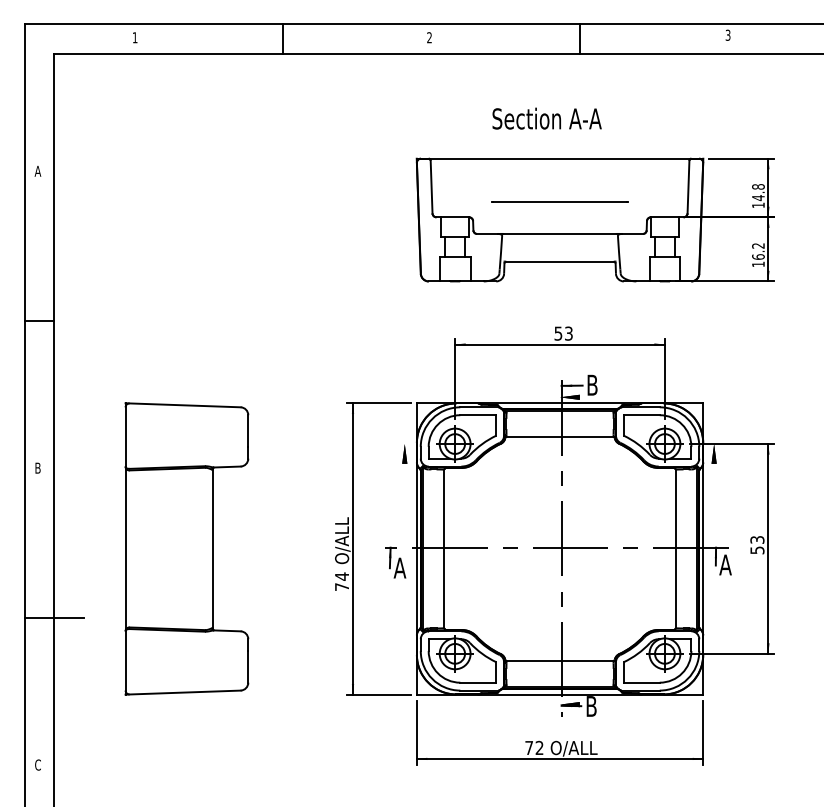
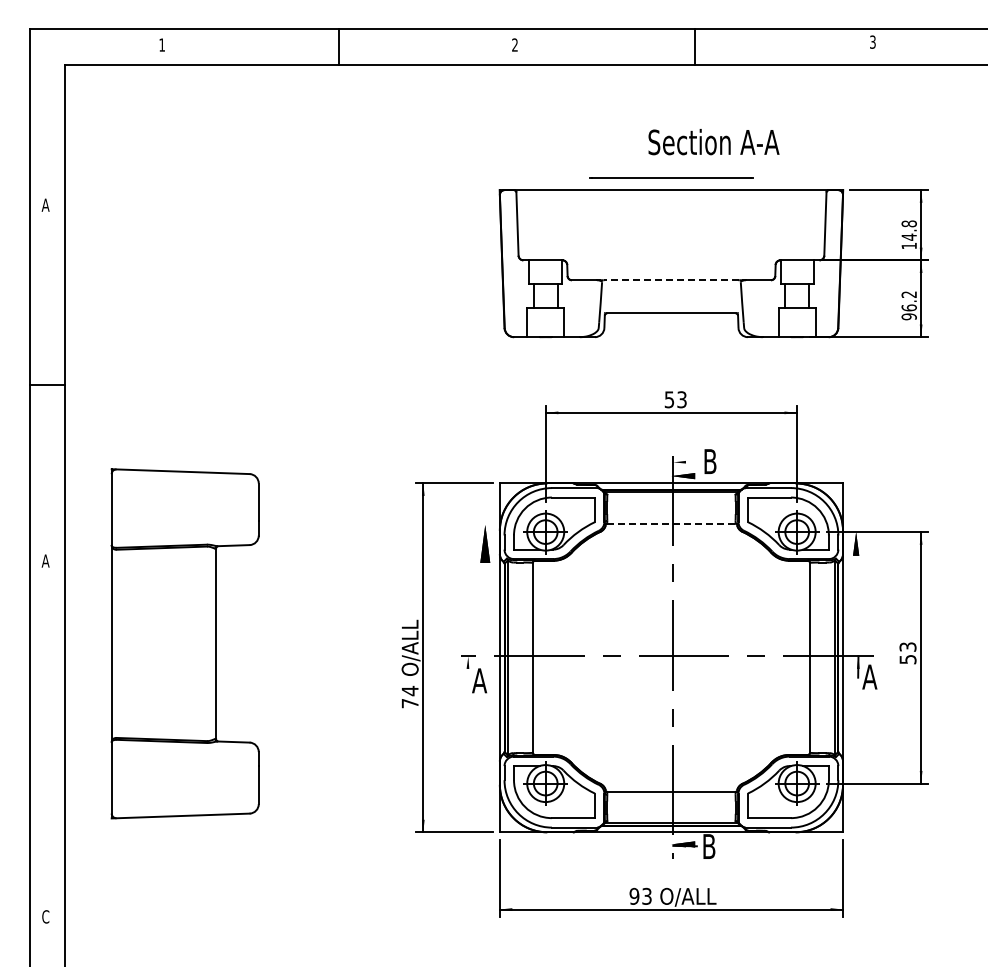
text: (546, 119) -> (713, 142), moved
line: (560, 201) -> (671, 177), moved
line: (560, 234) -> (671, 280), solid -> dashed
text: (757, 264) -> (908, 316), 16.2 -> 96.2
line: (571, 385) -> (685, 462), removed
line: (560, 436) -> (671, 523), solid -> dashed
part: (404, 453) -> (485, 543), size x1.6
text: (37, 467) -> (45, 560), B -> A
part: (186, 548) -> (184, 643), moved
line: (389, 557) -> (467, 668), removed
line: (53, 617) -> (64, 740), removed
text: (534, 747) -> (640, 895), 72 -> 93

